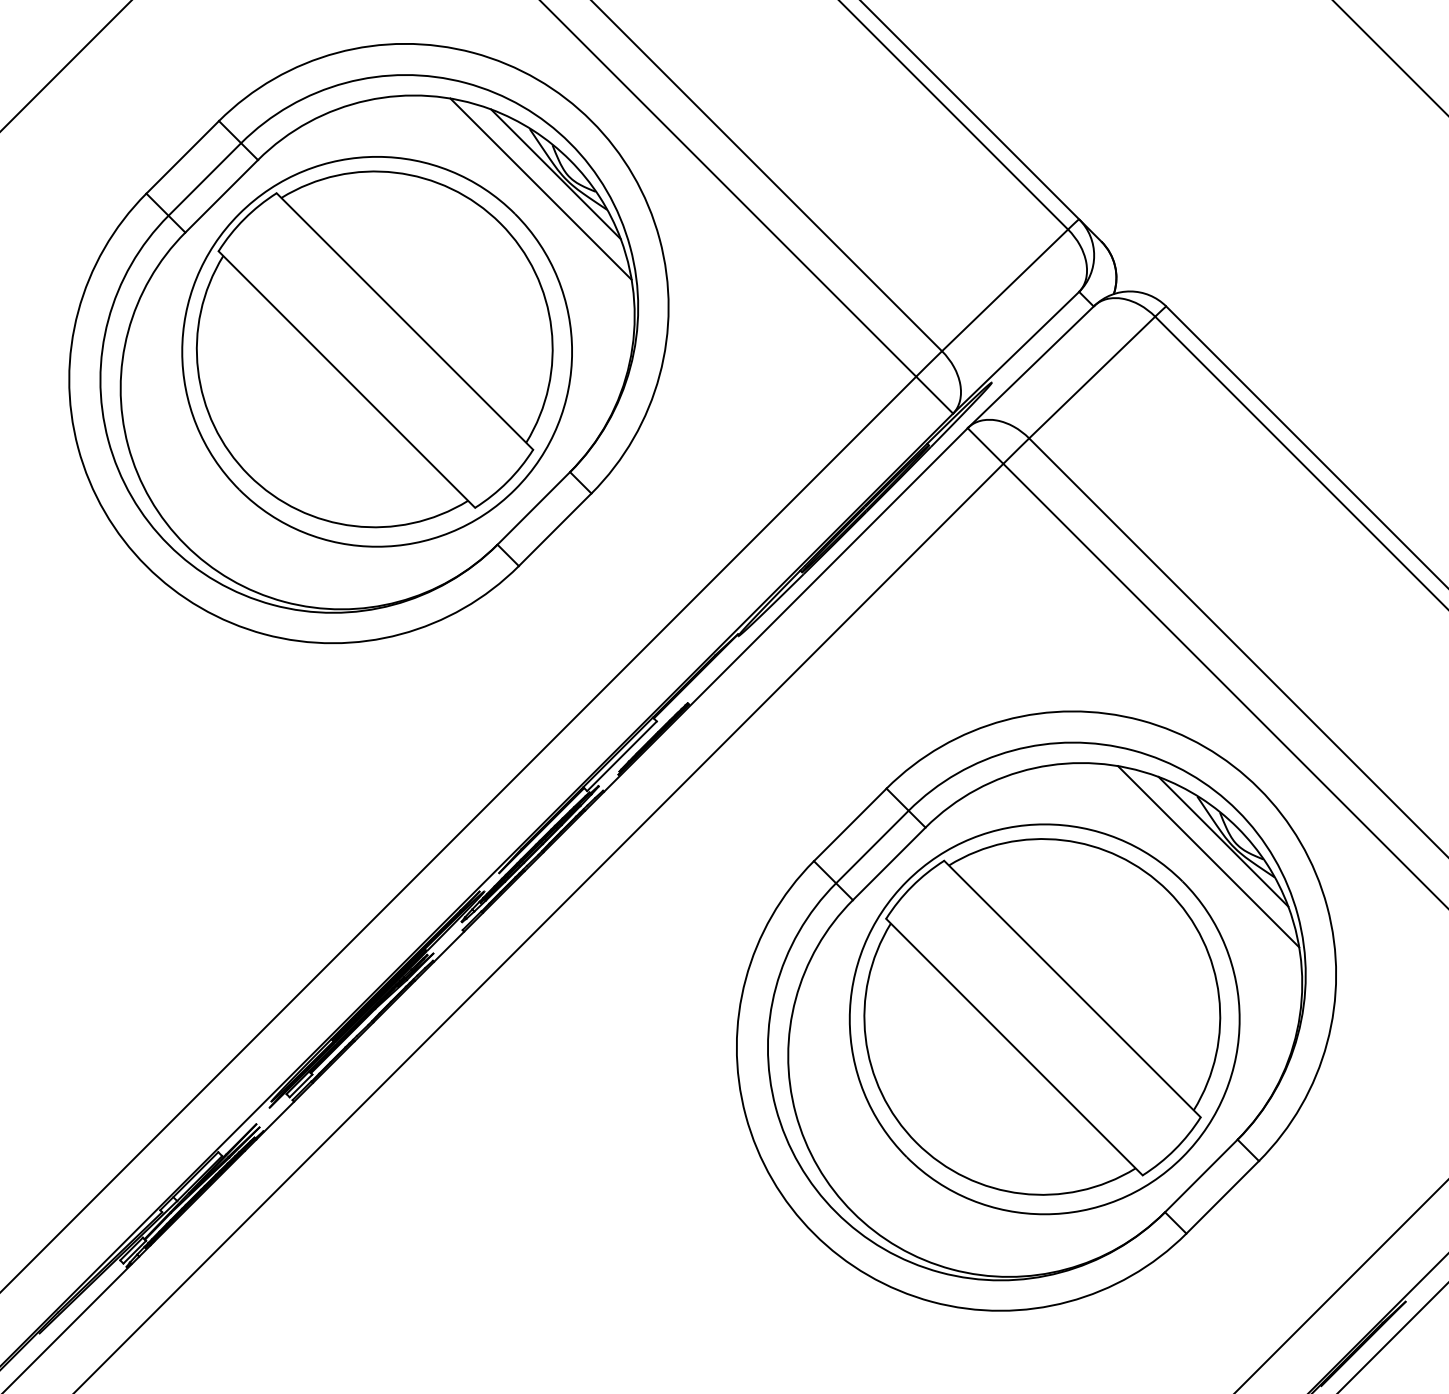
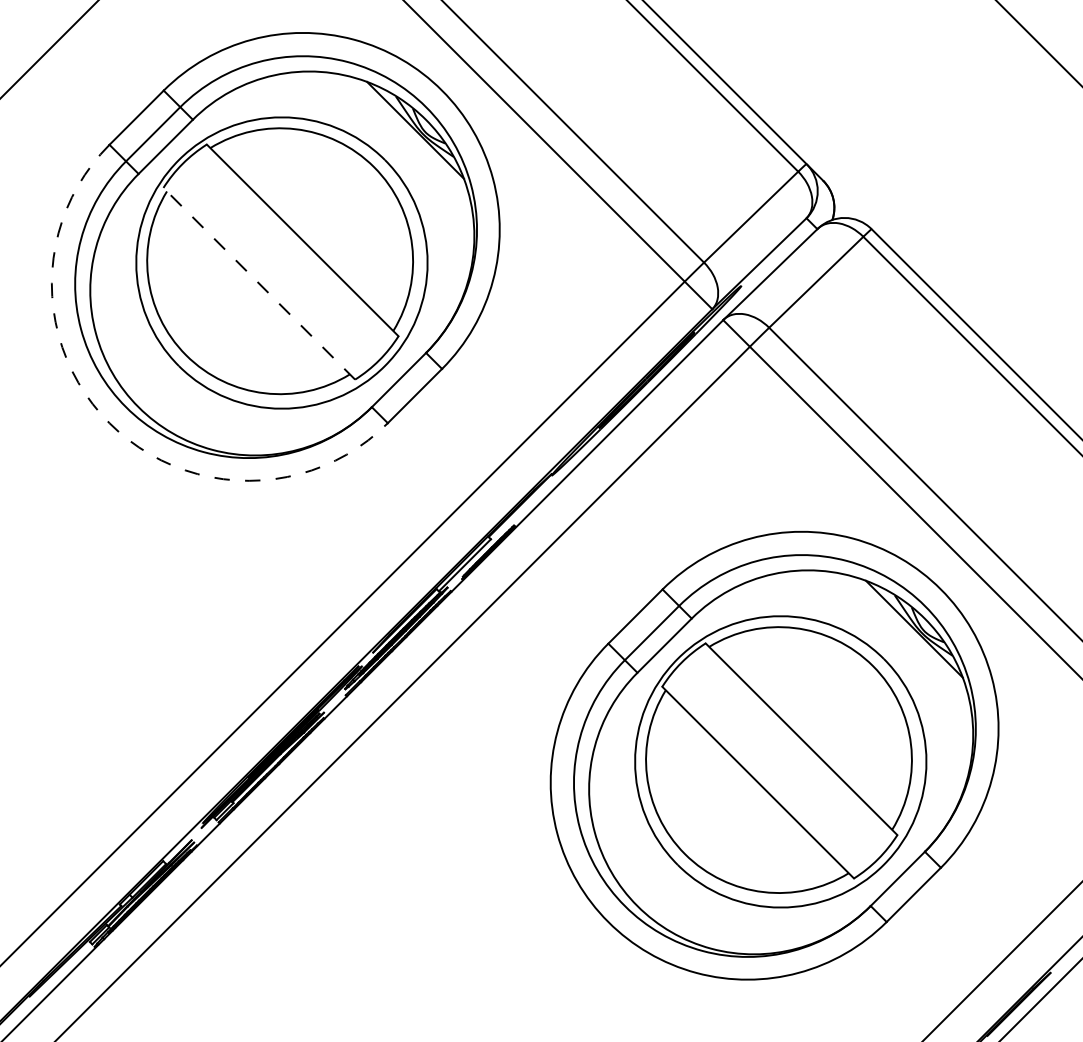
line: (541, 189) -> (404, 141), removed
line: (347, 379) -> (259, 283), solid -> dashed
arc: (146, 566) -> (109, 423), solid -> dashed
line: (1207, 856) -> (902, 640), removed

